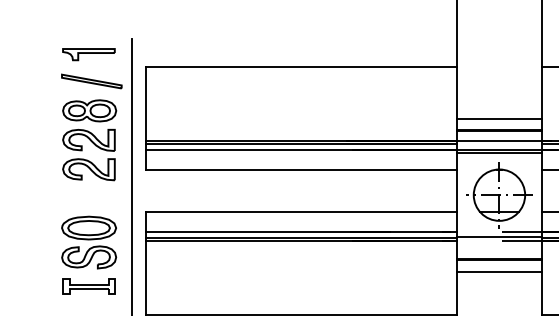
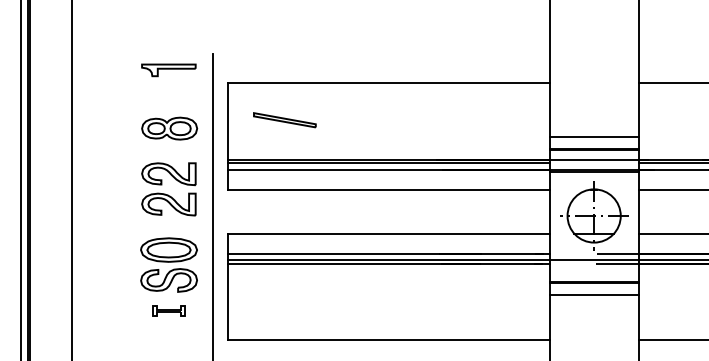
part: (91, 81) -> (284, 120), moved
part: (88, 155) -> (168, 189), moved
part: (88, 286) -> (168, 310), size x0.6

